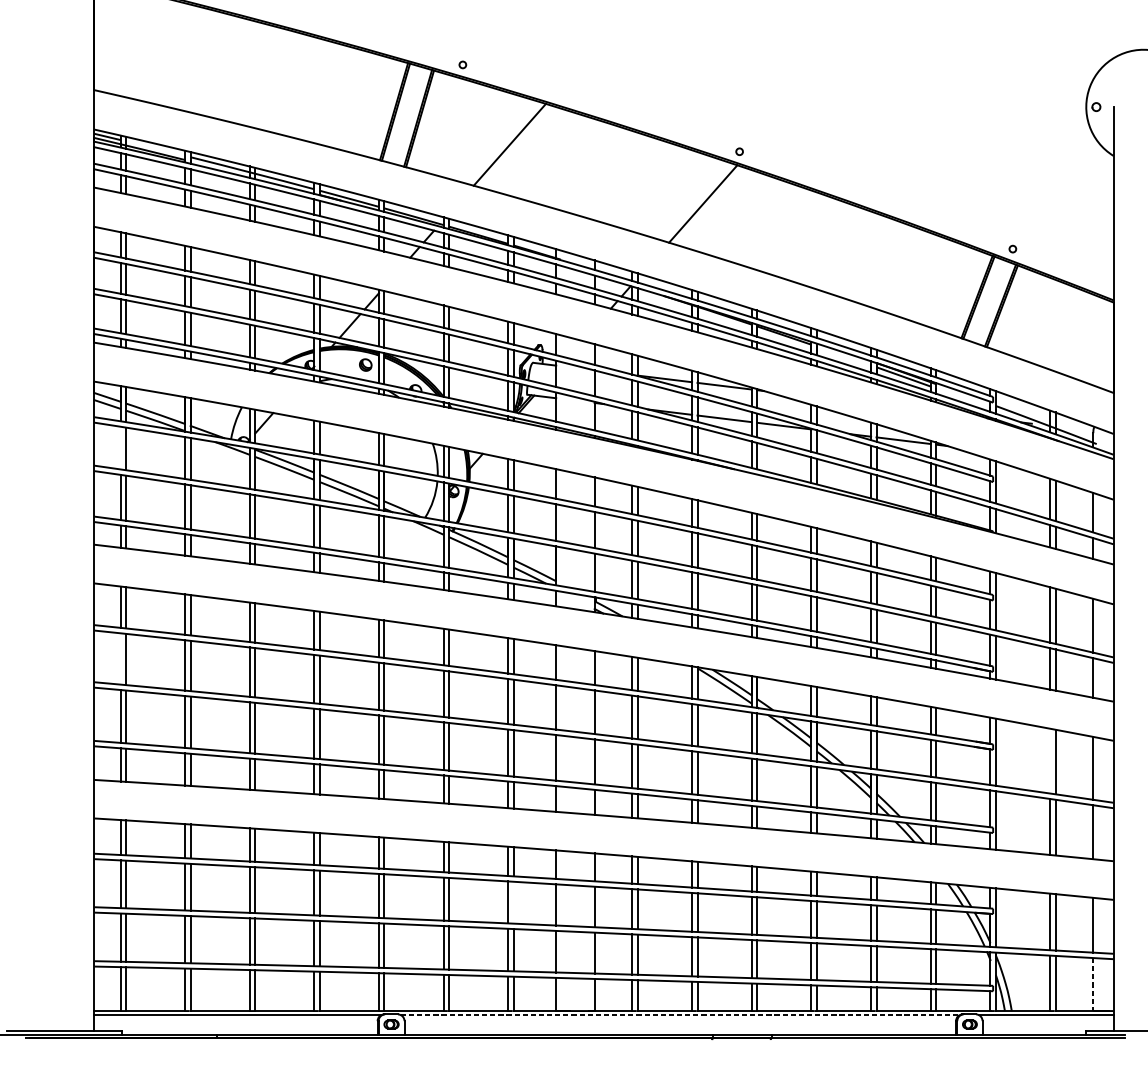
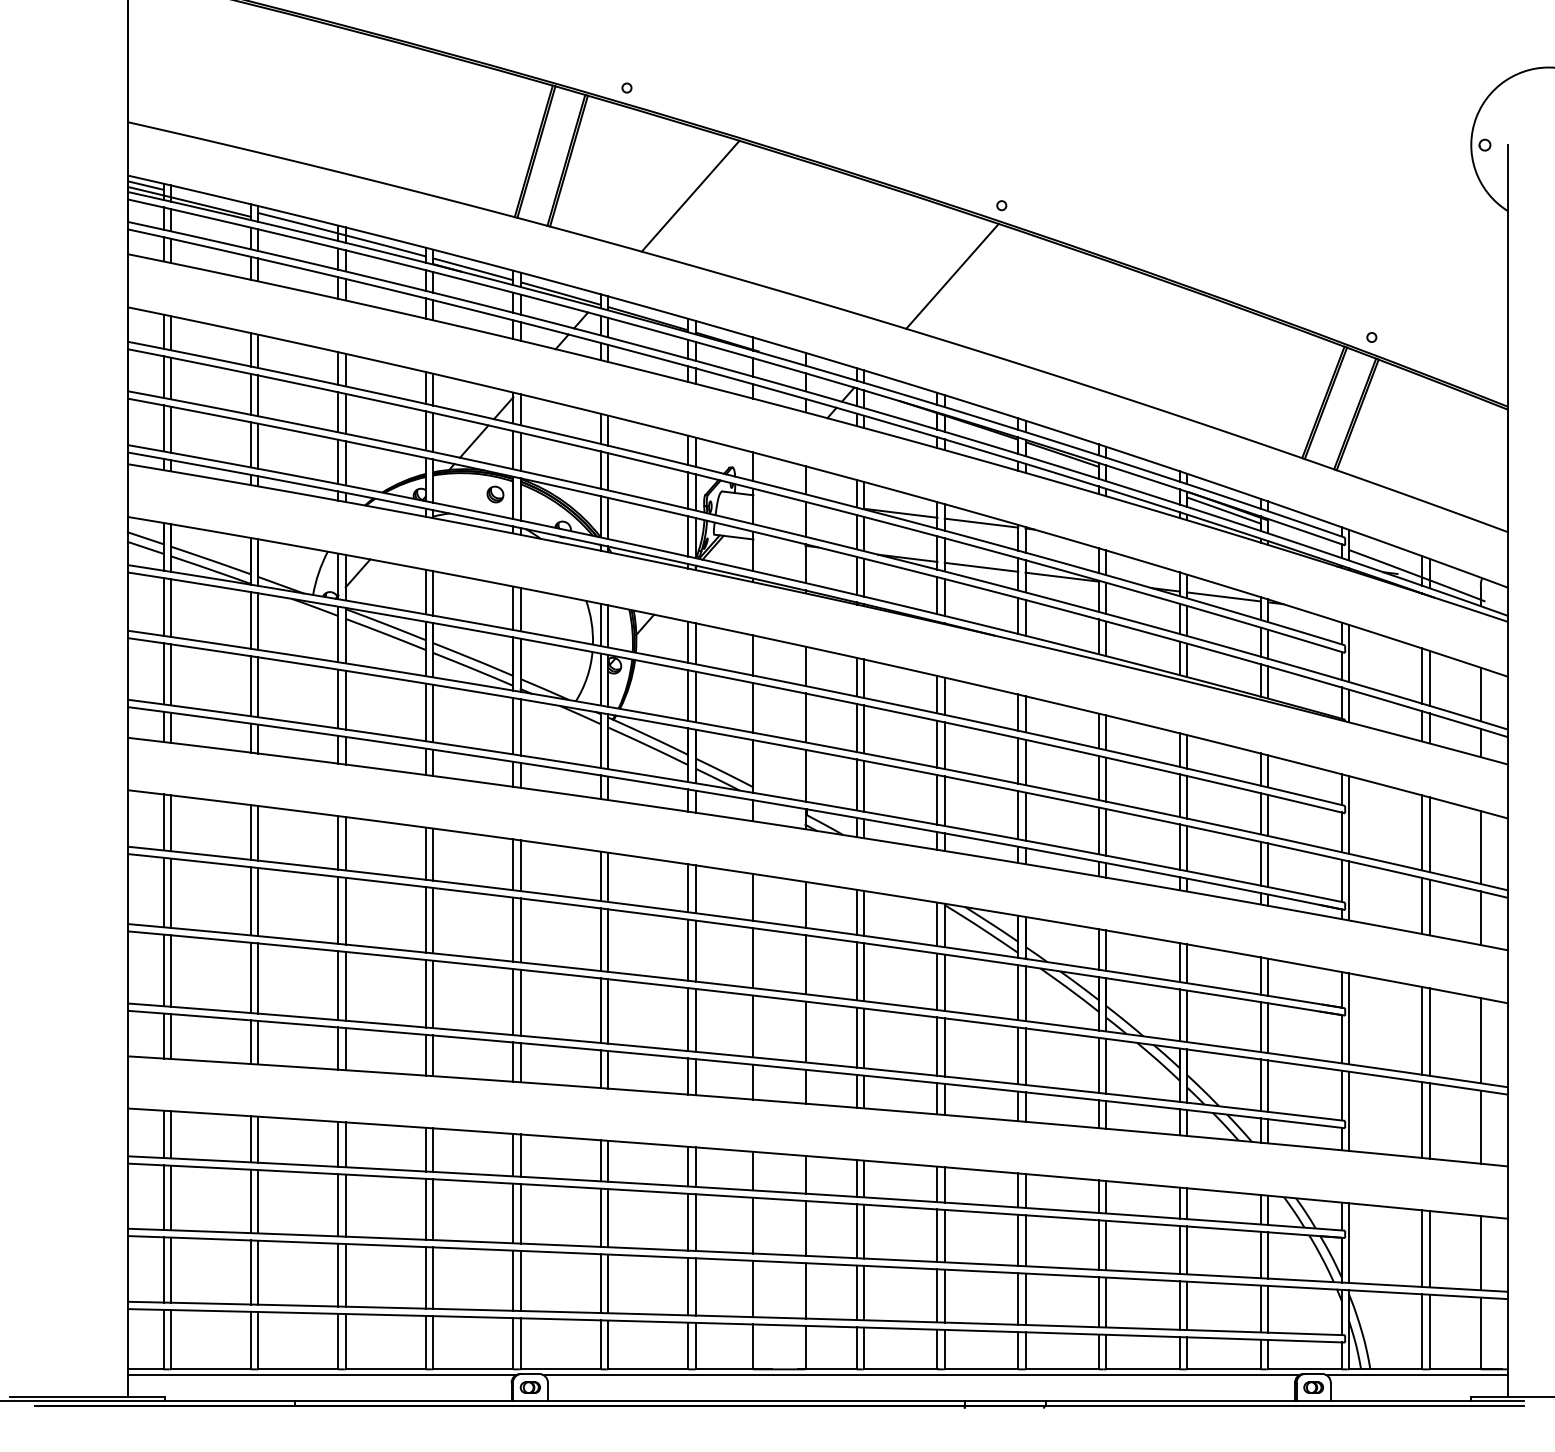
line: (120, 447) -> (163, 606), added
line: (120, 658) -> (163, 892), added
line: (1050, 760) -> (1422, 1030), added
line: (513, 902) -> (695, 1222), added
line: (1093, 984) -> (1480, 1333), dashed -> solid
line: (680, 1014) -> (921, 1374), dashed -> solid

